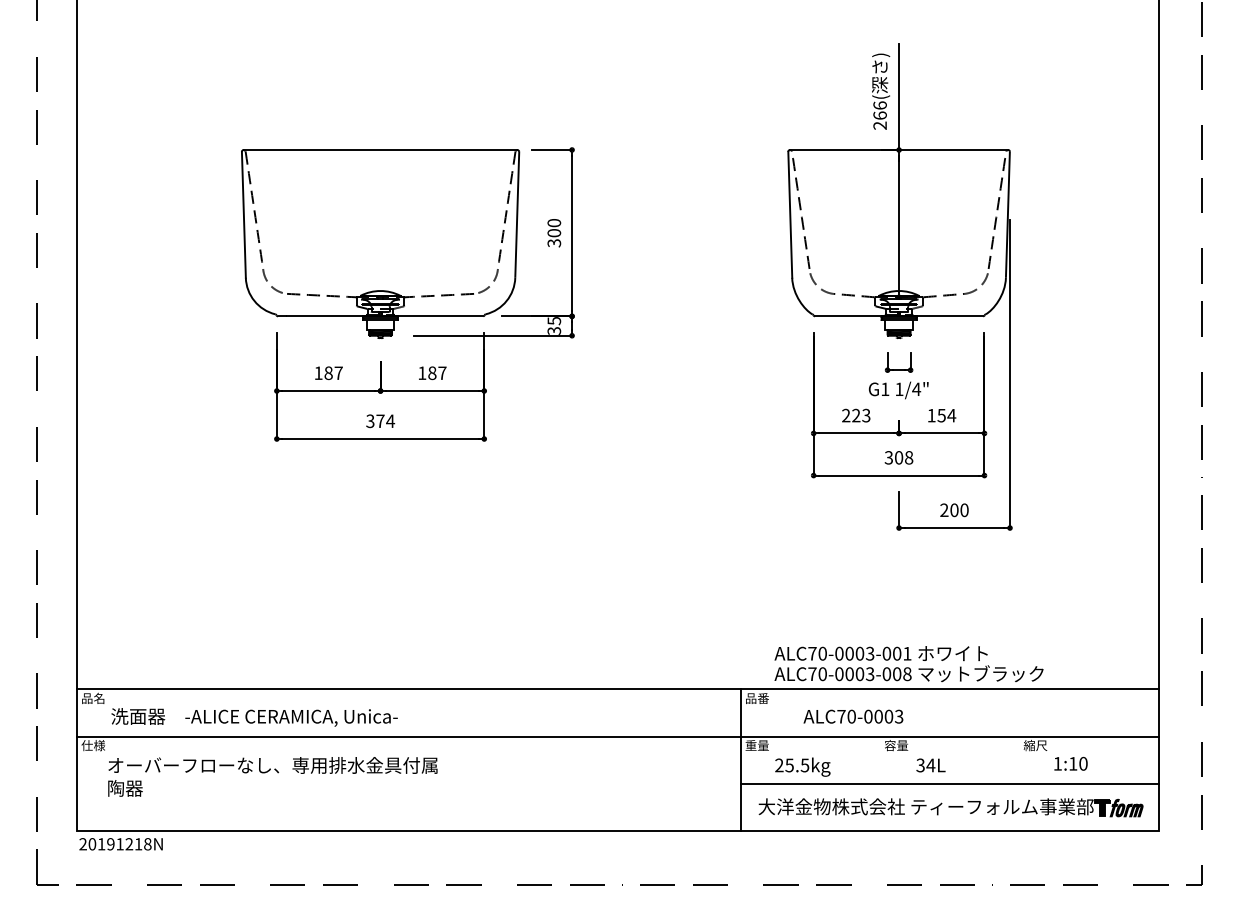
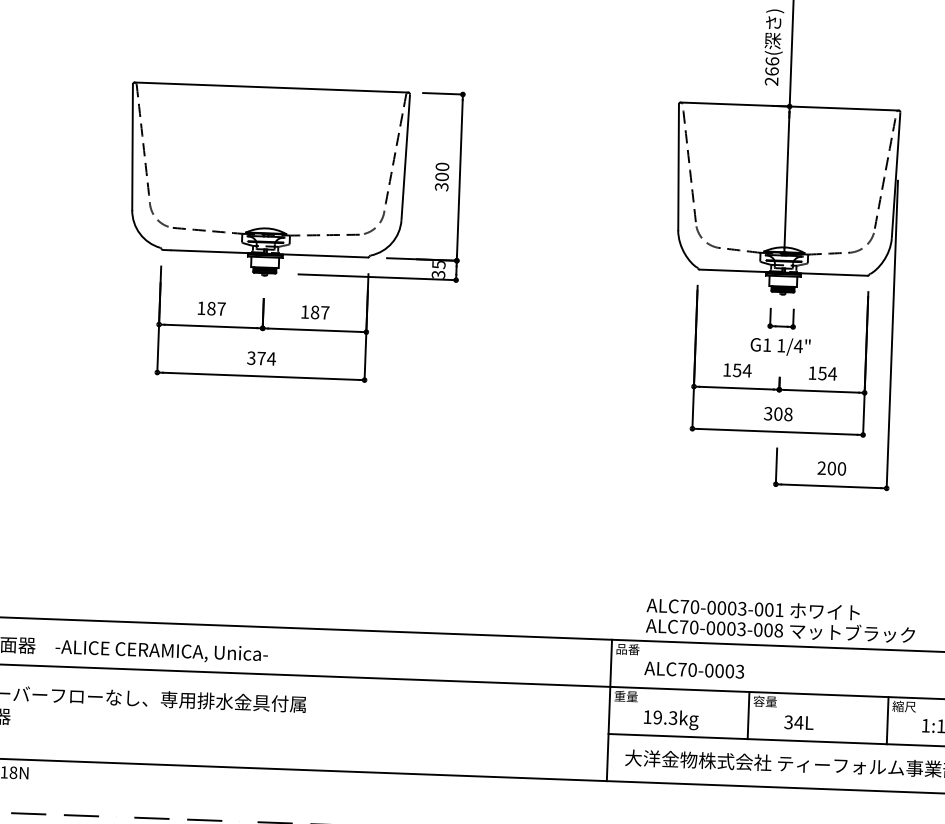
text: (856, 415) -> (737, 370), 223 -> 154
text: (853, 716) -> (694, 669), moved
line: (880, 759) -> (748, 714), added
line: (1019, 759) -> (887, 720), added
text: (792, 765) -> (660, 717), 25.5kg -> 19.3kg

